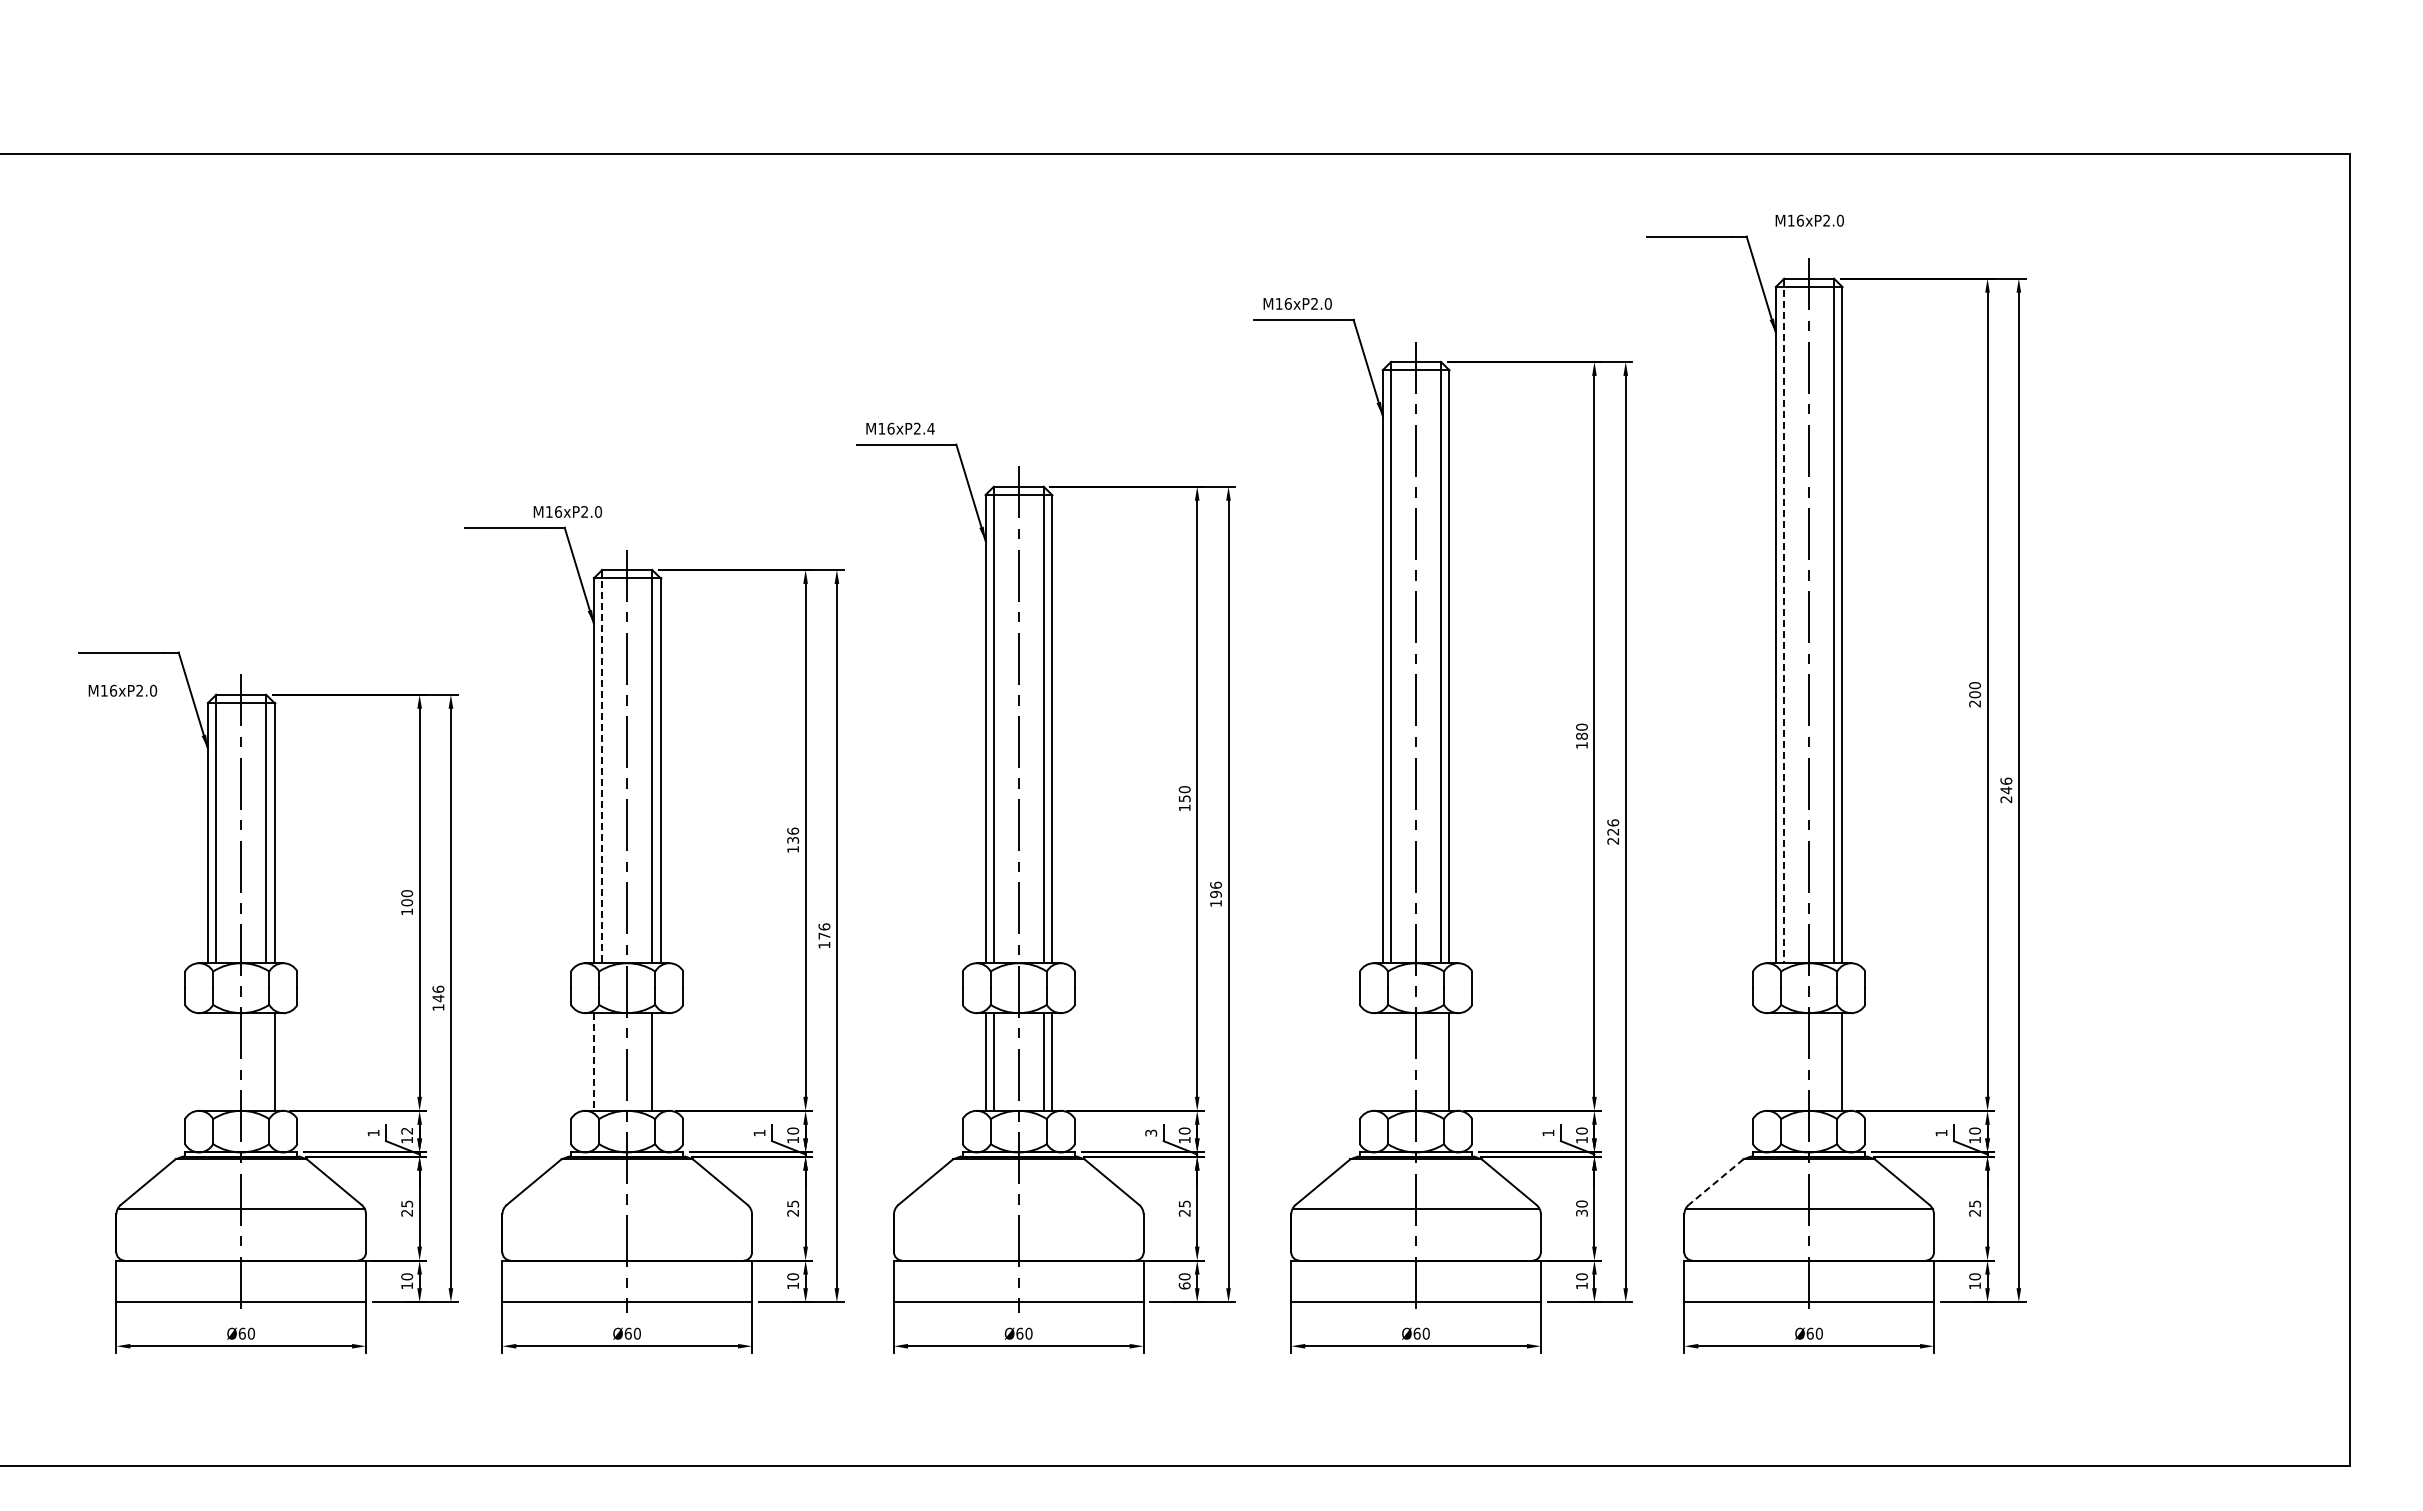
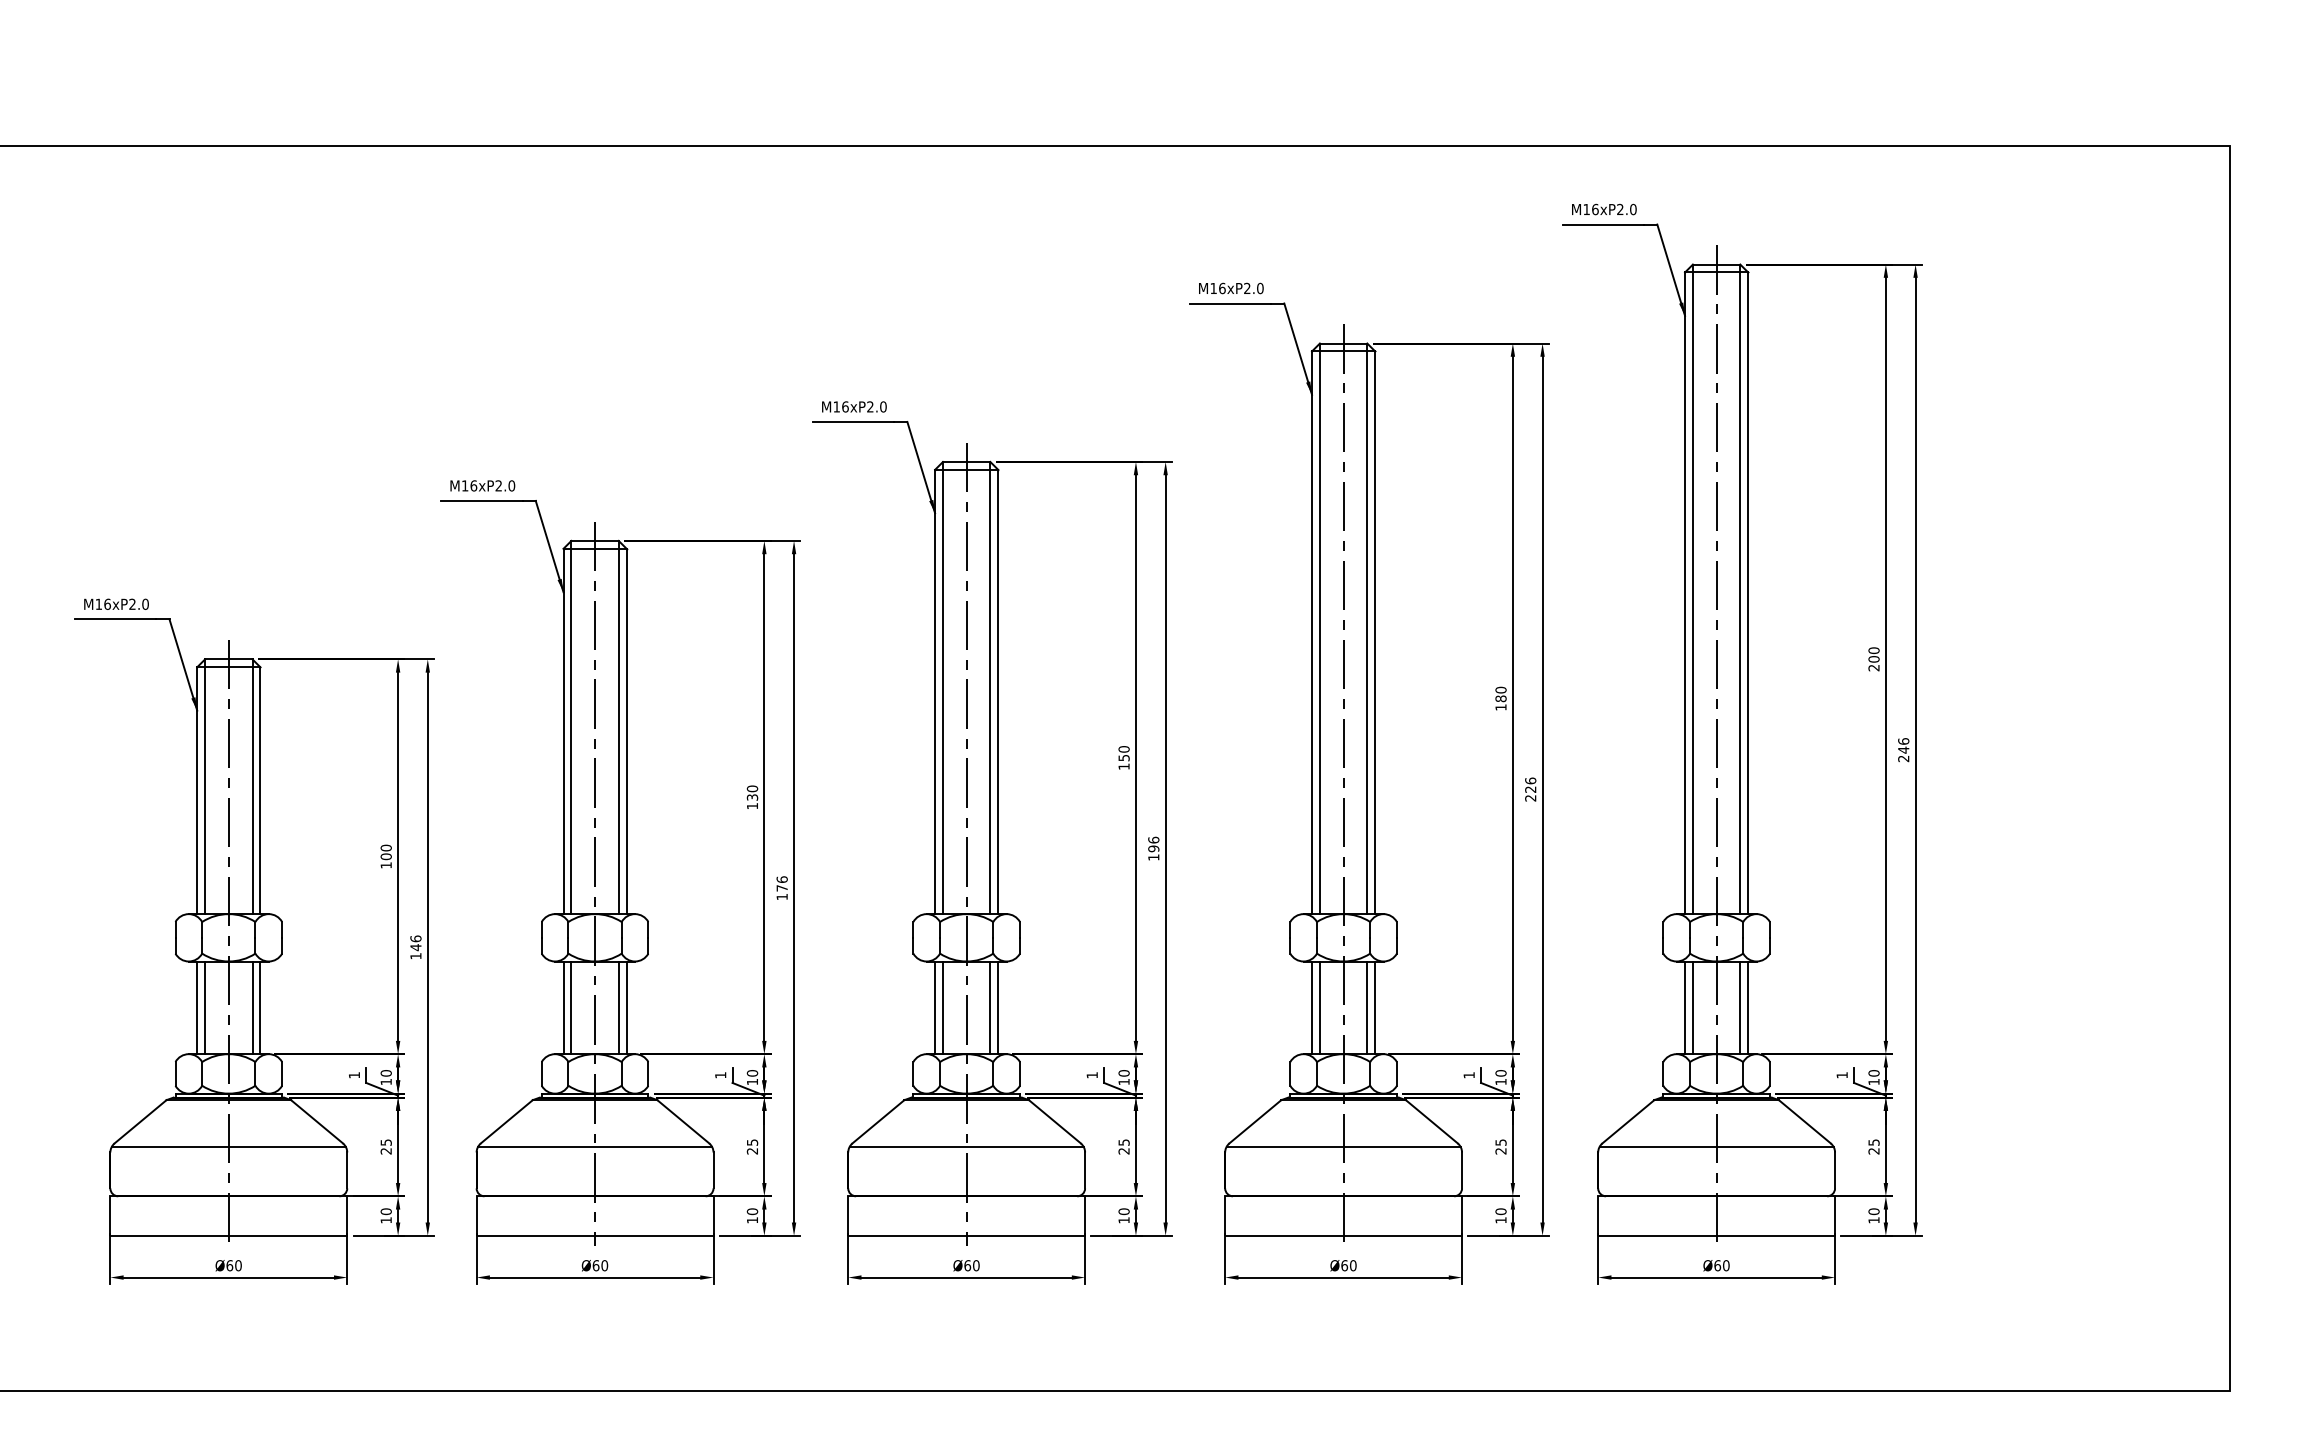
text: (1809, 220) -> (1604, 209), moved
text: (930, 428) -> (882, 406), M16xP2.4 -> M16xP2.0
text: (567, 511) -> (482, 485), moved
line: (1784, 621) -> (1693, 589), dashed -> solid
text: (122, 690) -> (116, 604), moved
line: (602, 766) -> (571, 727), dashed -> solid
text: (792, 830) -> (751, 788), 136 -> 130
line: (207, 1061) -> (196, 1007), added
line: (216, 1061) -> (205, 1007), added
line: (266, 1061) -> (252, 1007), added
line: (602, 1061) -> (571, 1007), added
line: (660, 1061) -> (626, 1007), added
line: (1382, 1061) -> (1311, 1007), added
line: (1391, 1061) -> (1320, 1007), added
line: (1441, 1061) -> (1367, 1007), added
line: (1775, 1061) -> (1684, 1007), added
line: (1784, 1061) -> (1693, 1007), added
line: (1834, 1061) -> (1740, 1007), added
line: (593, 1062) -> (563, 1008), dashed -> solid
text: (407, 1130) -> (386, 1072), 12 -> 10
text: (1151, 1132) -> (1092, 1074), 3 -> 1
line: (1716, 1182) -> (1628, 1122), dashed -> solid
line: (626, 1208) -> (594, 1146), added
line: (1018, 1208) -> (966, 1146), added
text: (1581, 1208) -> (1500, 1146), 30 -> 25
text: (1184, 1285) -> (1123, 1219), 60 -> 10

